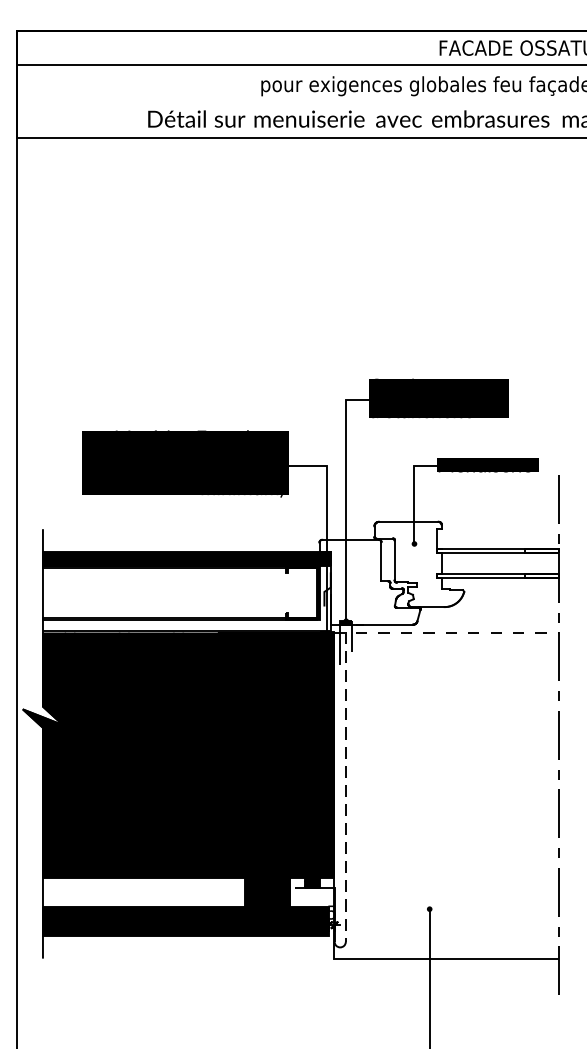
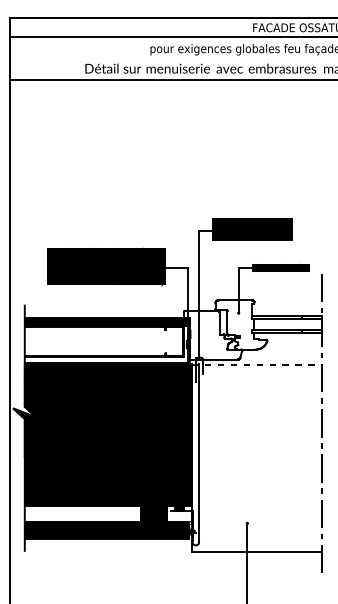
line: (346, 787) -> (199, 453), dashed -> solid

